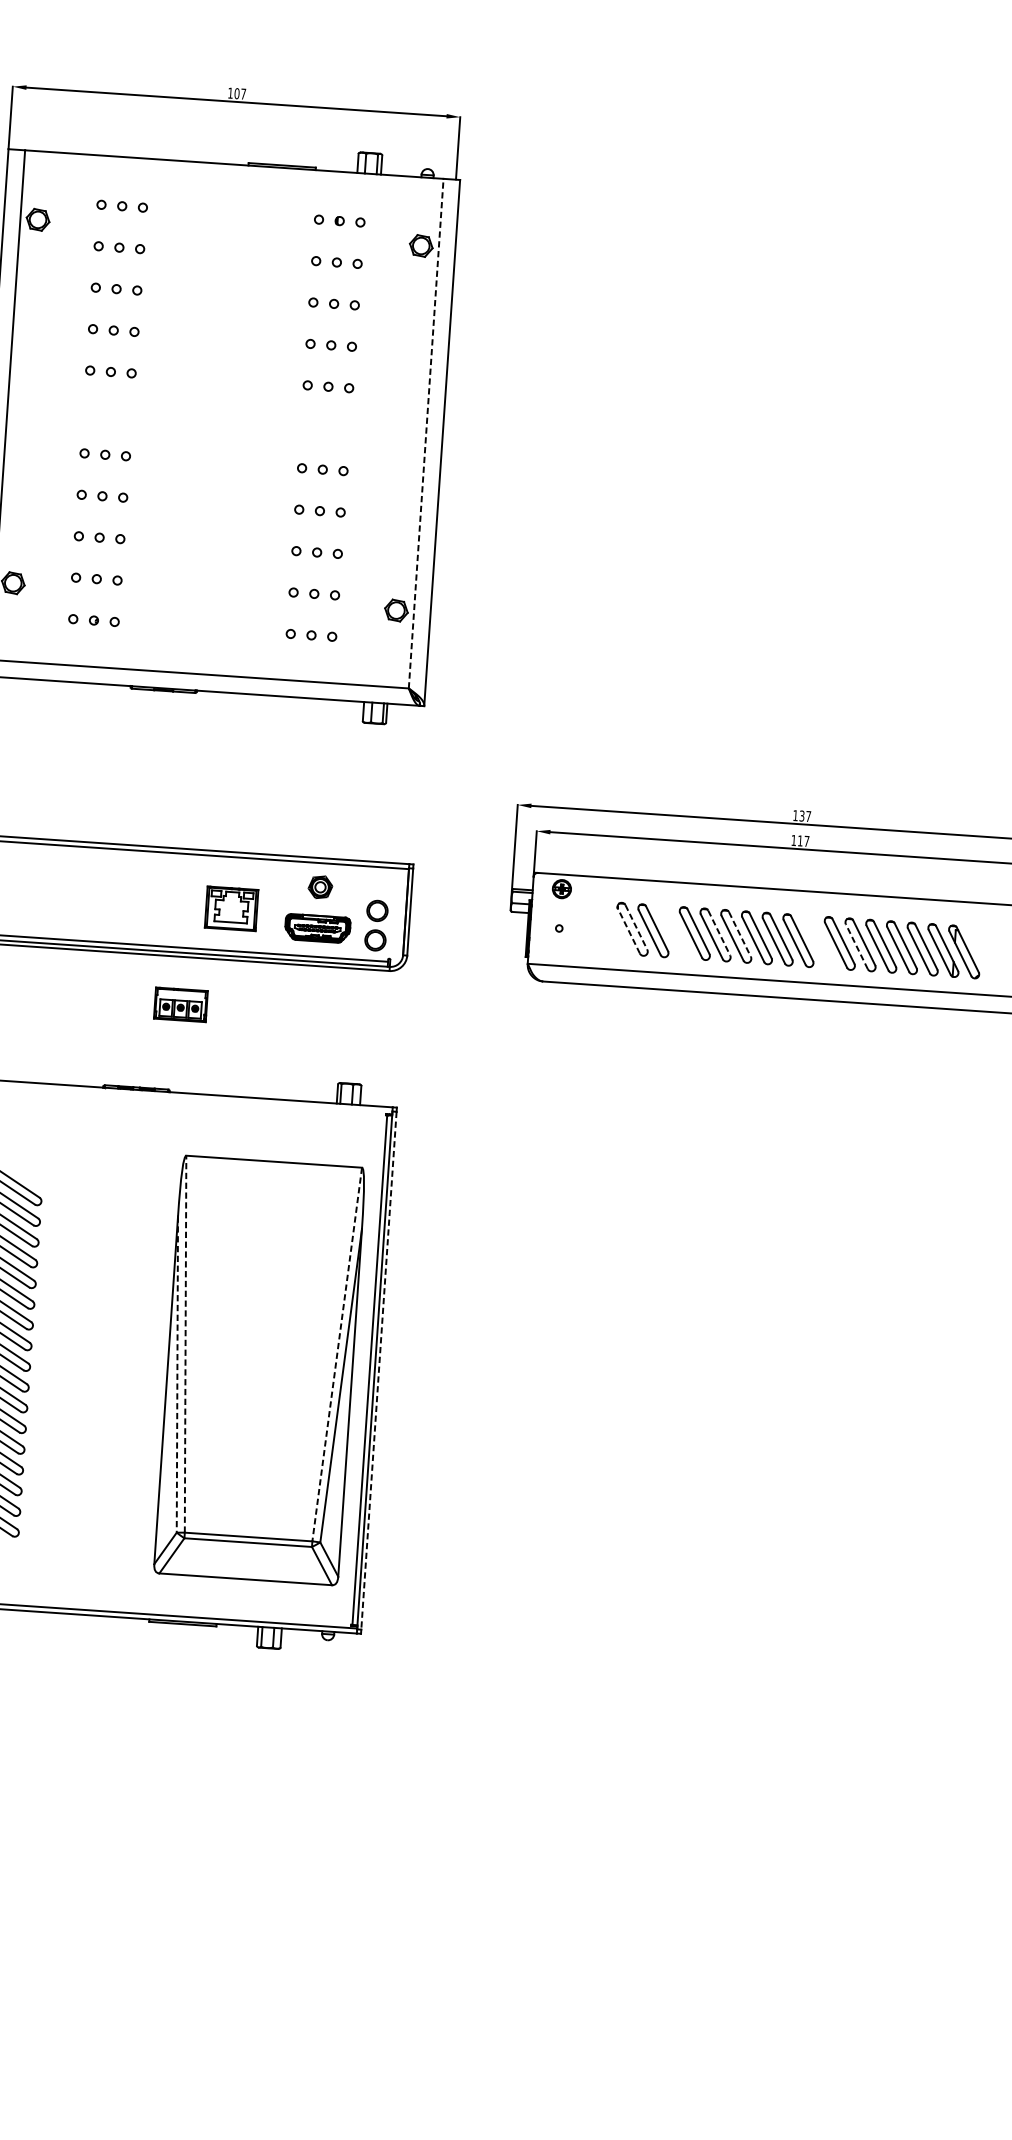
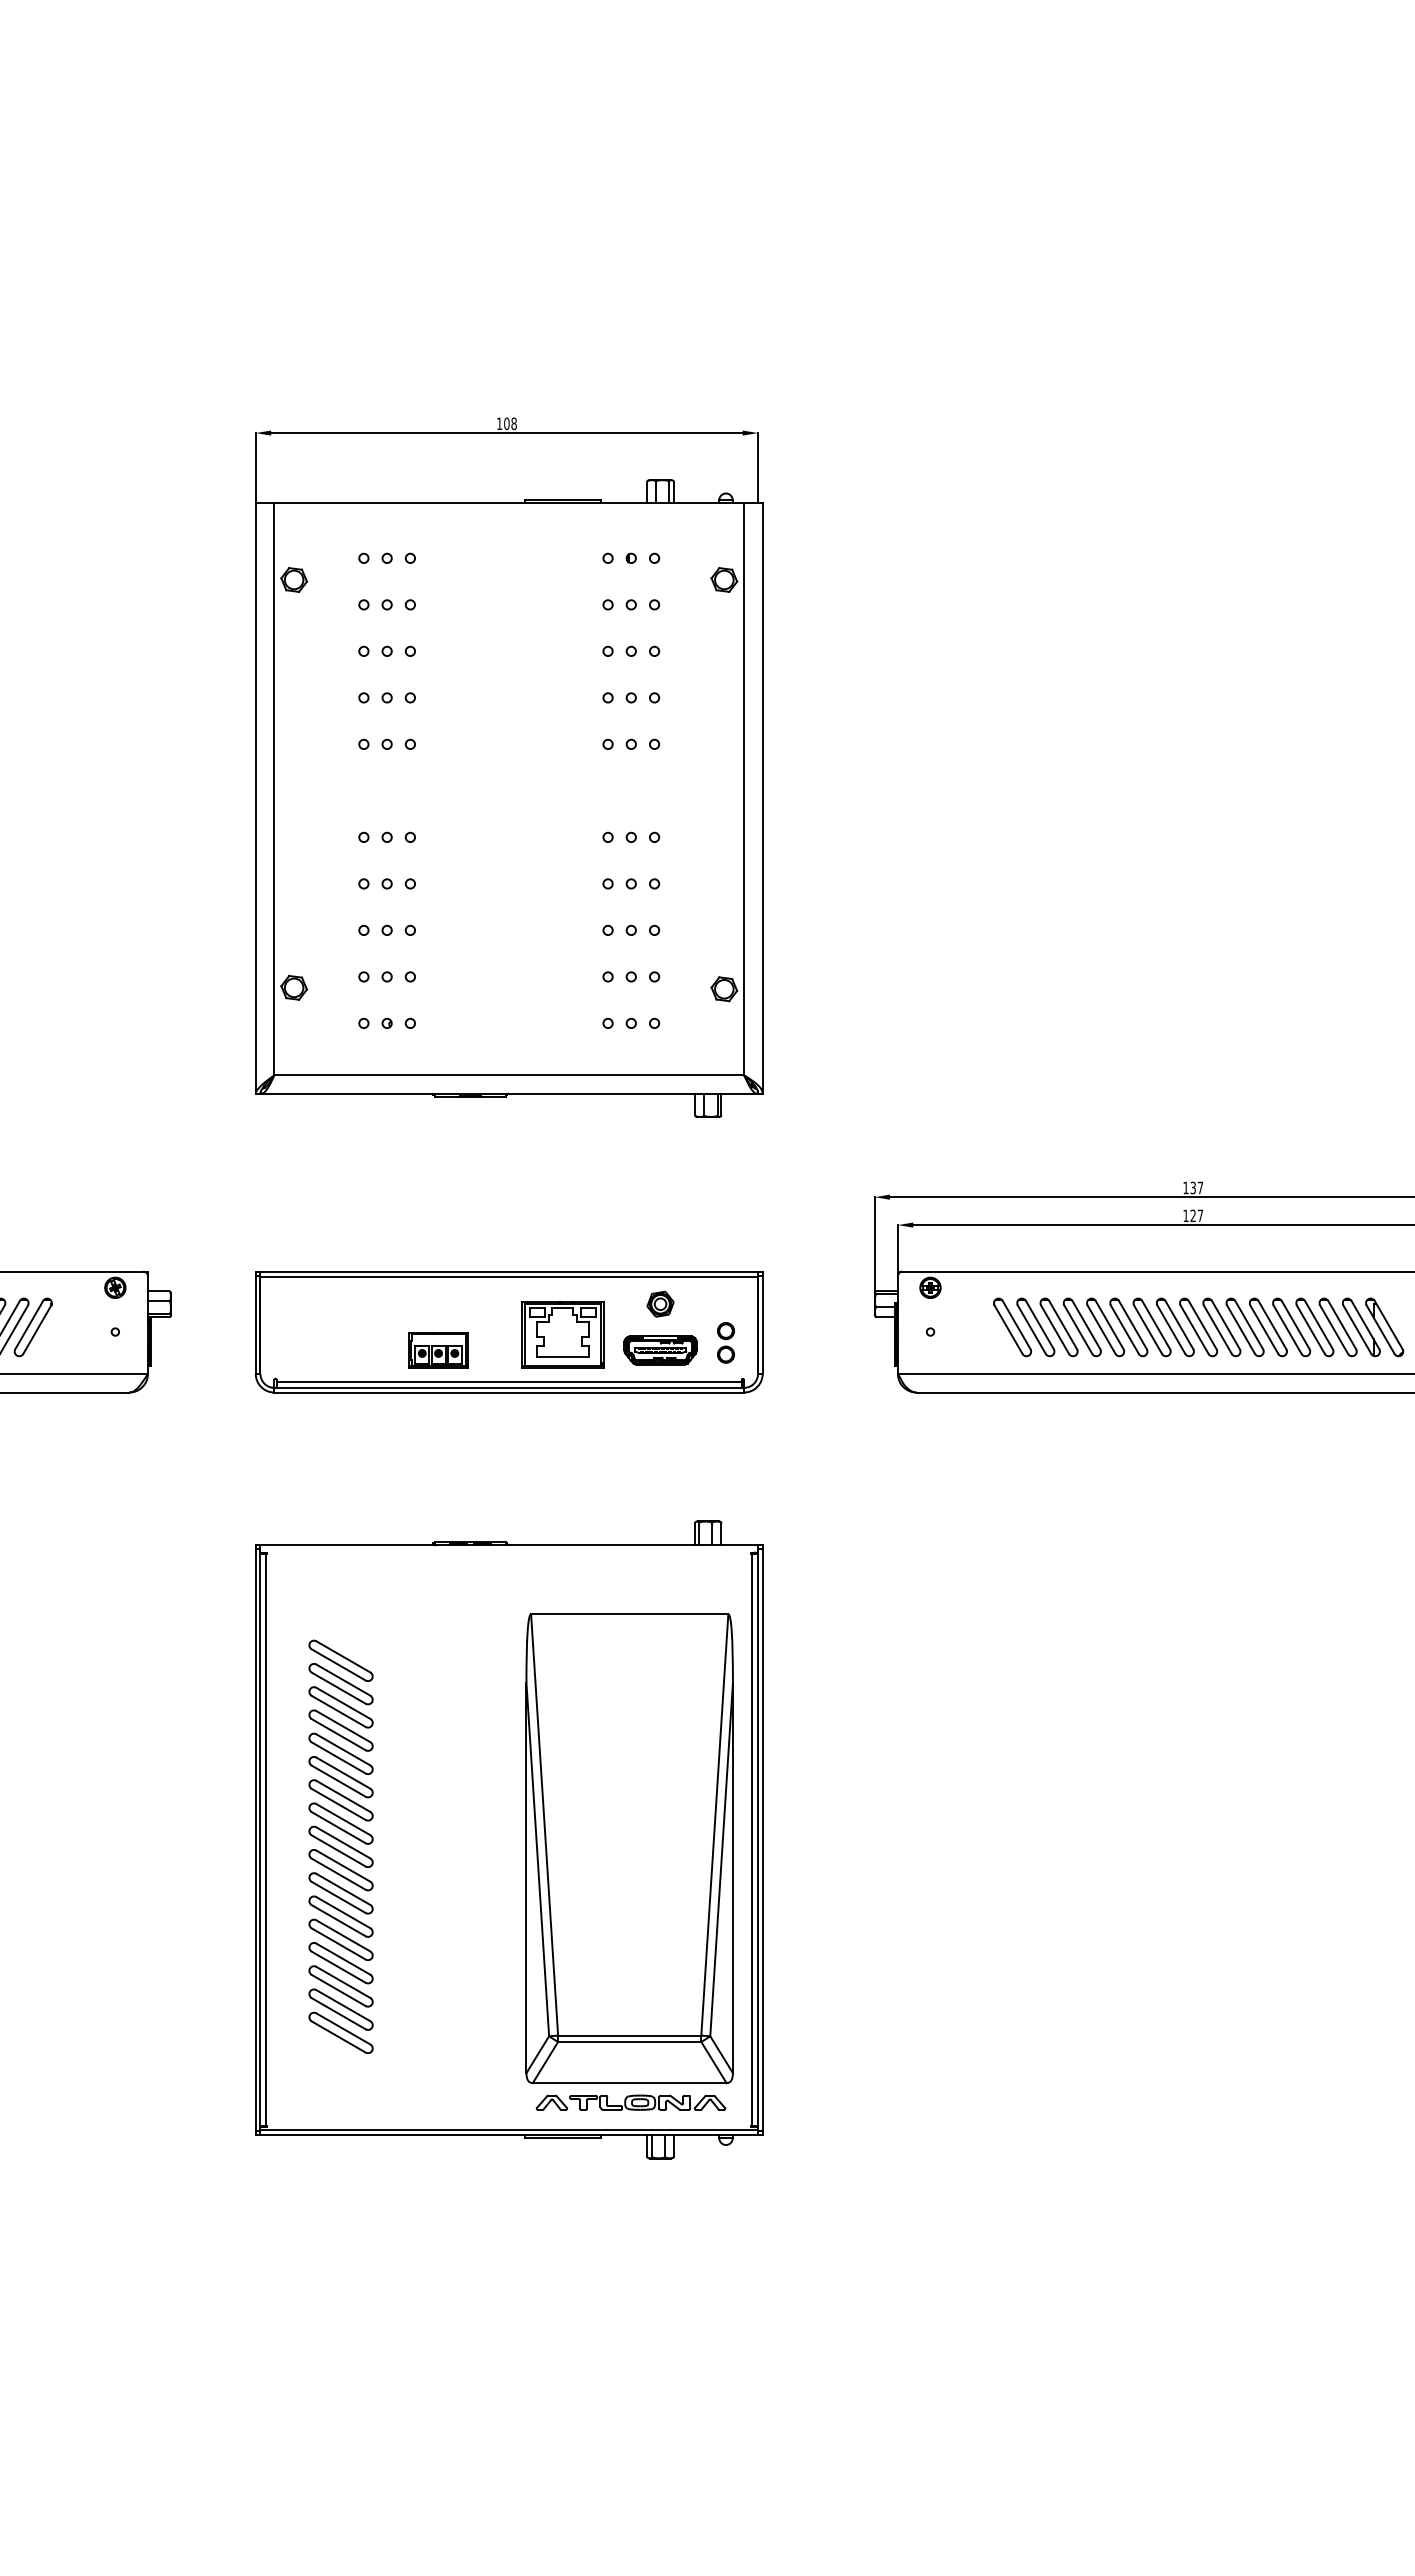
text: (242, 93) -> (513, 423), 107 -> 108
line: (426, 432) -> (744, 788), dashed -> solid
text: (799, 840) -> (1192, 1215), 117 -> 127
part: (231, 908) -> (562, 1334), size x1.43
part: (376, 925) -> (725, 1342), size x0.71
line: (636, 927) -> (1016, 1325), dashed -> solid
line: (628, 930) -> (1008, 1329), dashed -> solid
part: (673, 932) -> (1058, 1327), added
line: (719, 933) -> (1109, 1325), dashed -> solid
line: (739, 934) -> (1132, 1325), dashed -> solid
part: (818, 942) -> (1221, 1327), added
line: (856, 946) -> (1264, 1329), dashed -> solid
part: (180, 1005) -> (438, 1350), moved
line: (185, 1343) -> (544, 1824), dashed -> solid
line: (336, 1354) -> (714, 1825), dashed -> solid
line: (378, 1370) -> (762, 1839), dashed -> solid
line: (177, 1375) -> (537, 1860), dashed -> solid
part: (245, 1596) -> (630, 2102), added

